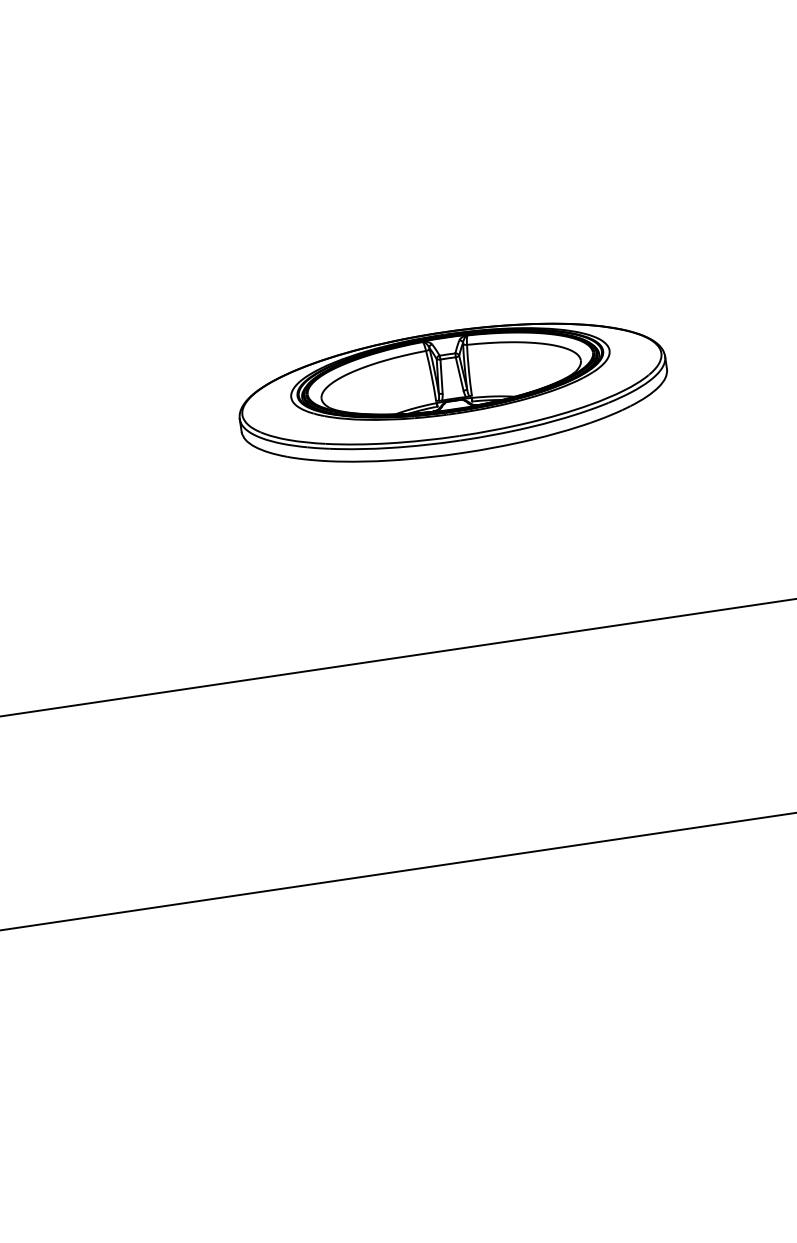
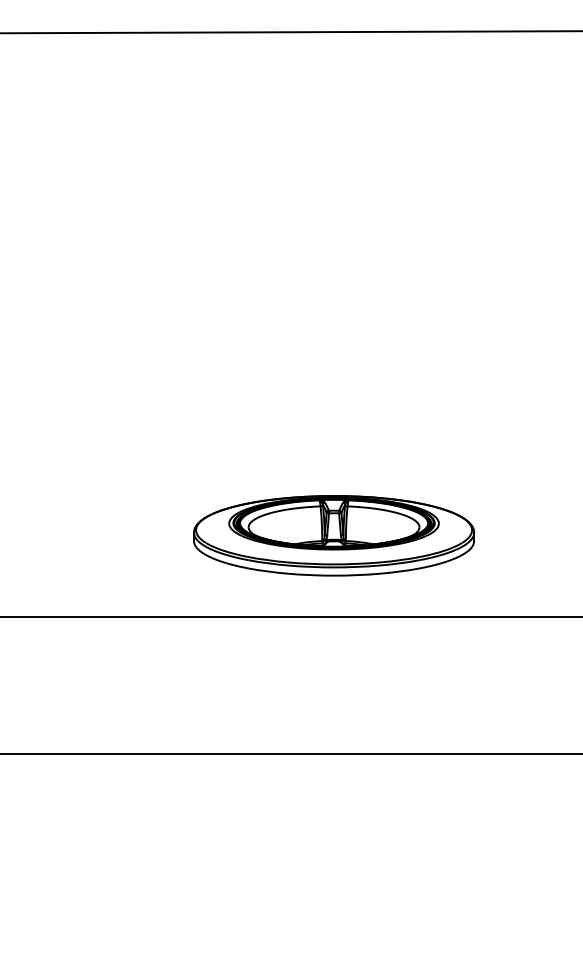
part: (453, 392) -> (334, 535), moved

